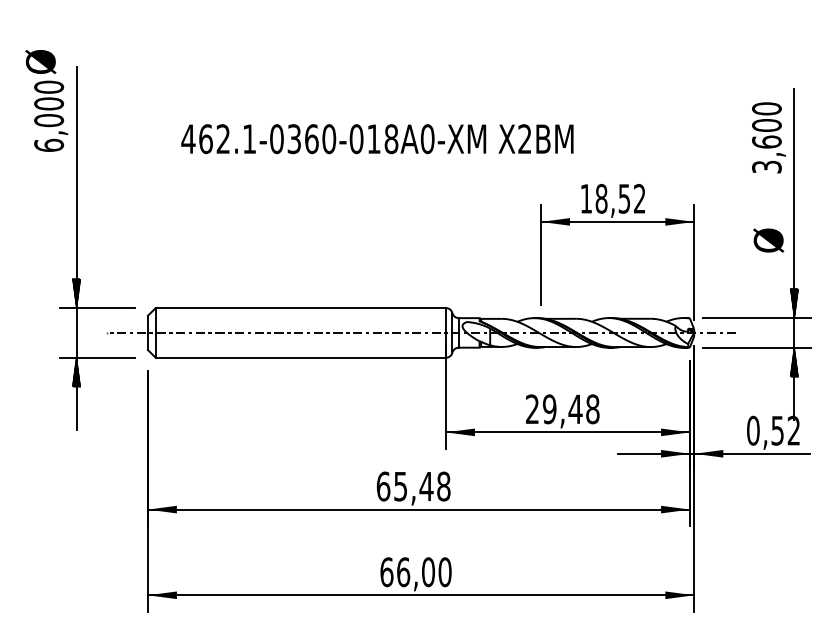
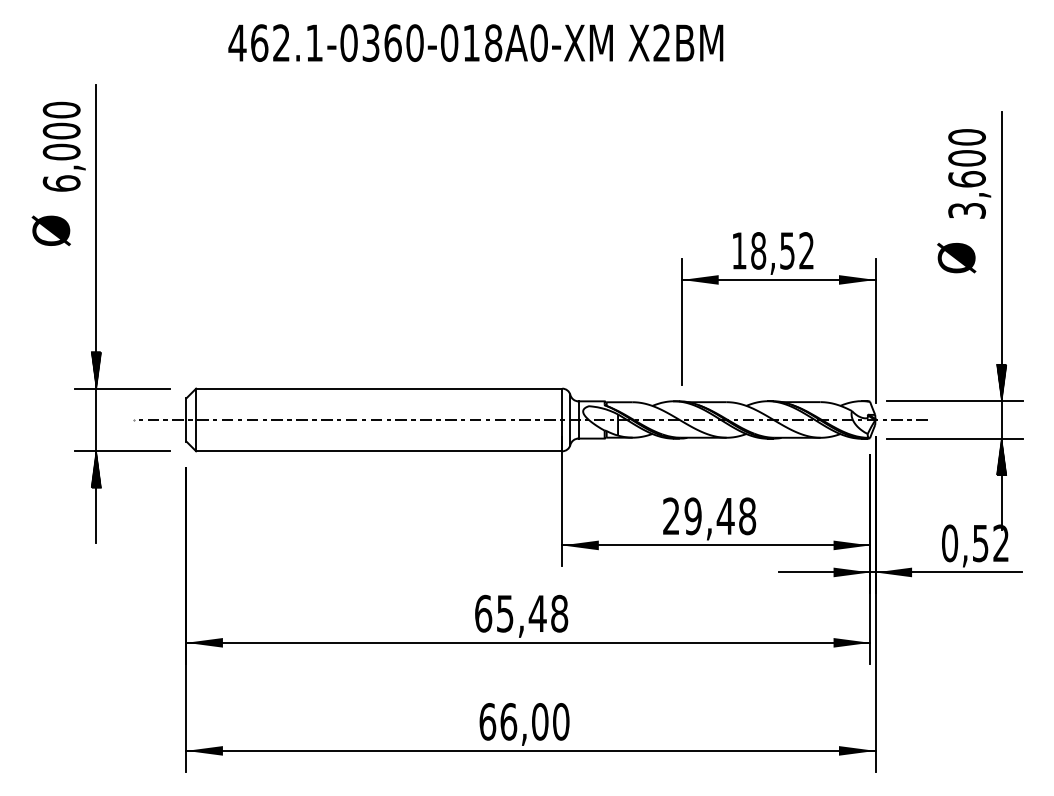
text: (40, 61) -> (50, 230), moved
text: (377, 139) -> (475, 43), moved
text: (768, 240) -> (956, 257), moved

